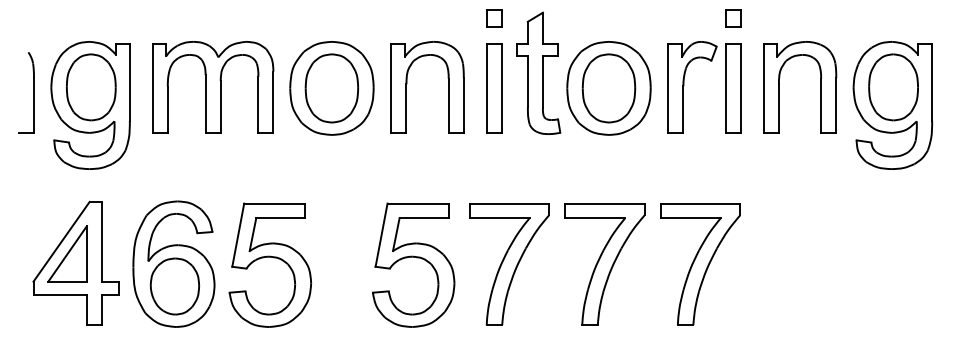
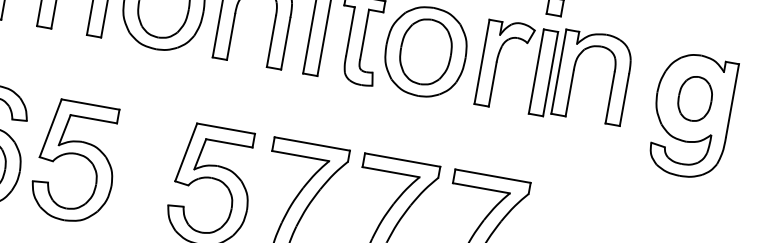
part: (820, 87) -> (612, 80), moved
part: (893, 87) -> (695, 98), size x0.7

